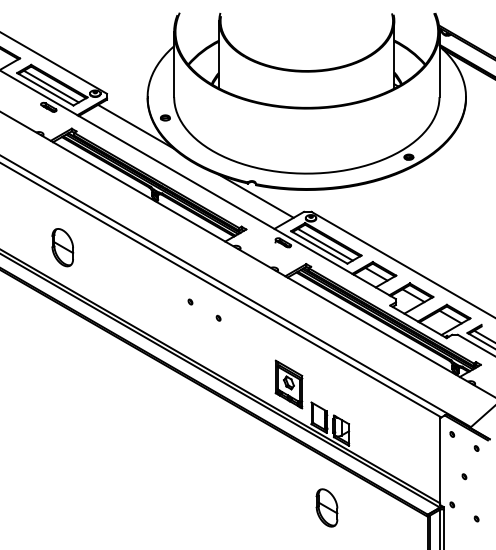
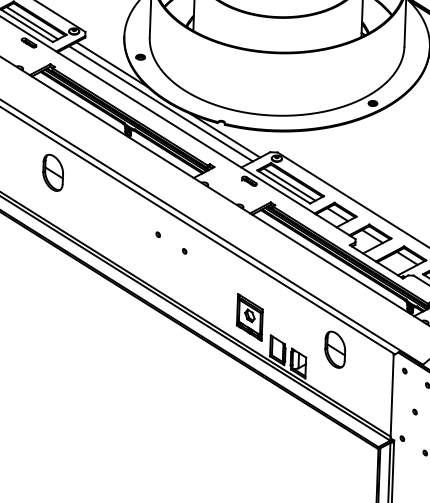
line: (188, 165) -> (161, 103), added
part: (62, 247) -> (52, 172), moved
part: (326, 507) -> (334, 349), moved

